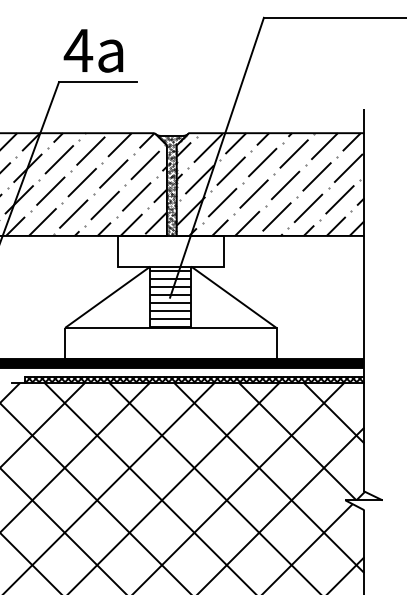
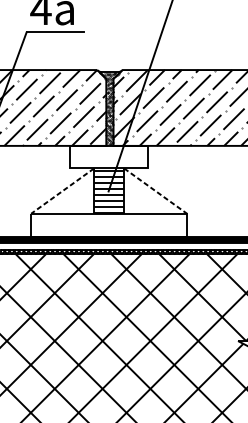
line: (107, 297) -> (62, 191), solid -> dashed
line: (233, 297) -> (155, 191), solid -> dashed

